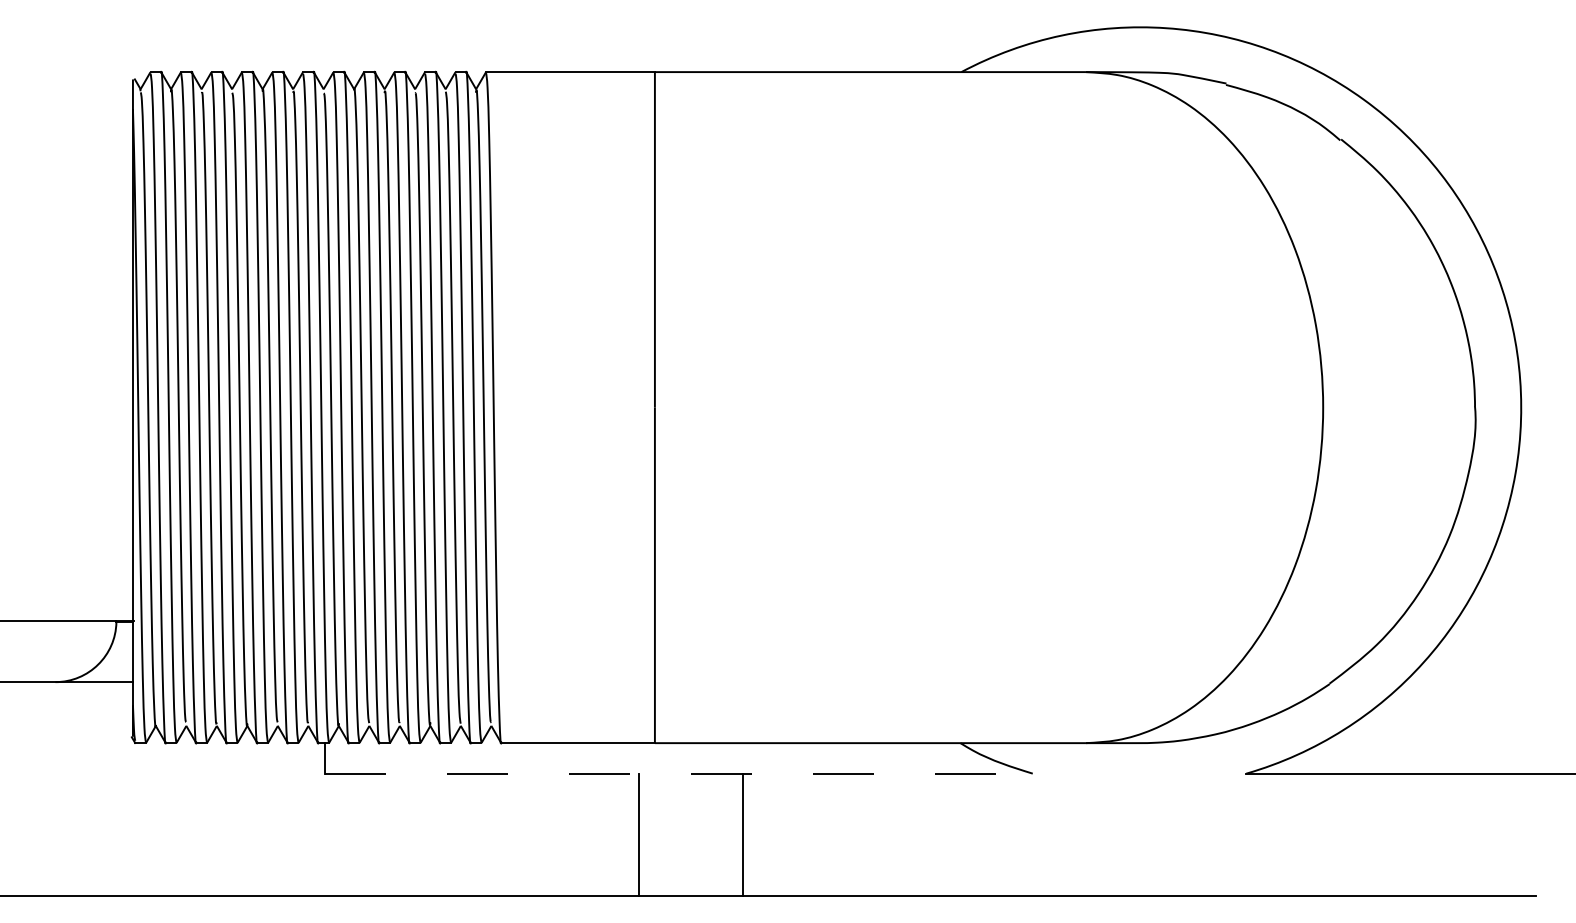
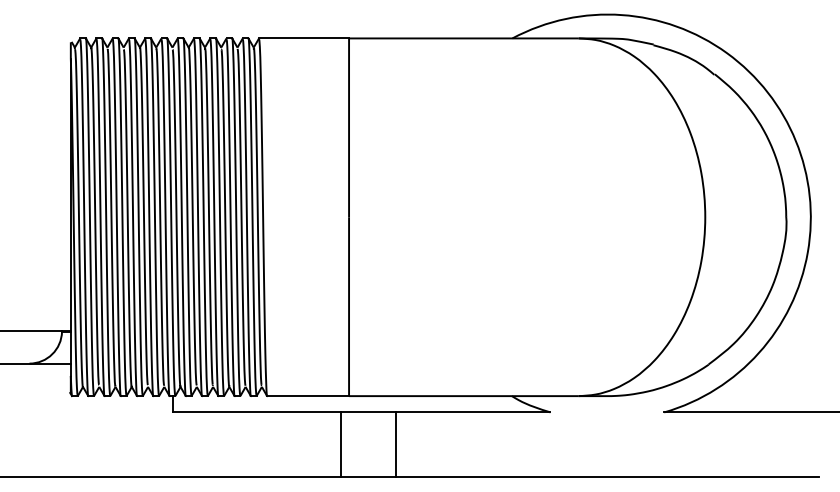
line: (678, 773) -> (361, 412), dashed -> solid

